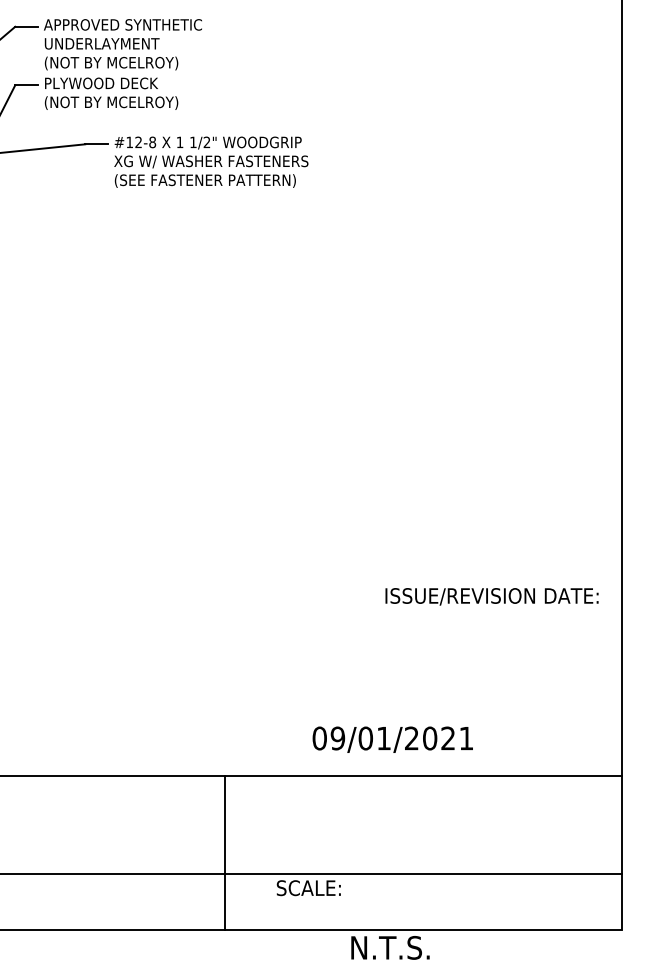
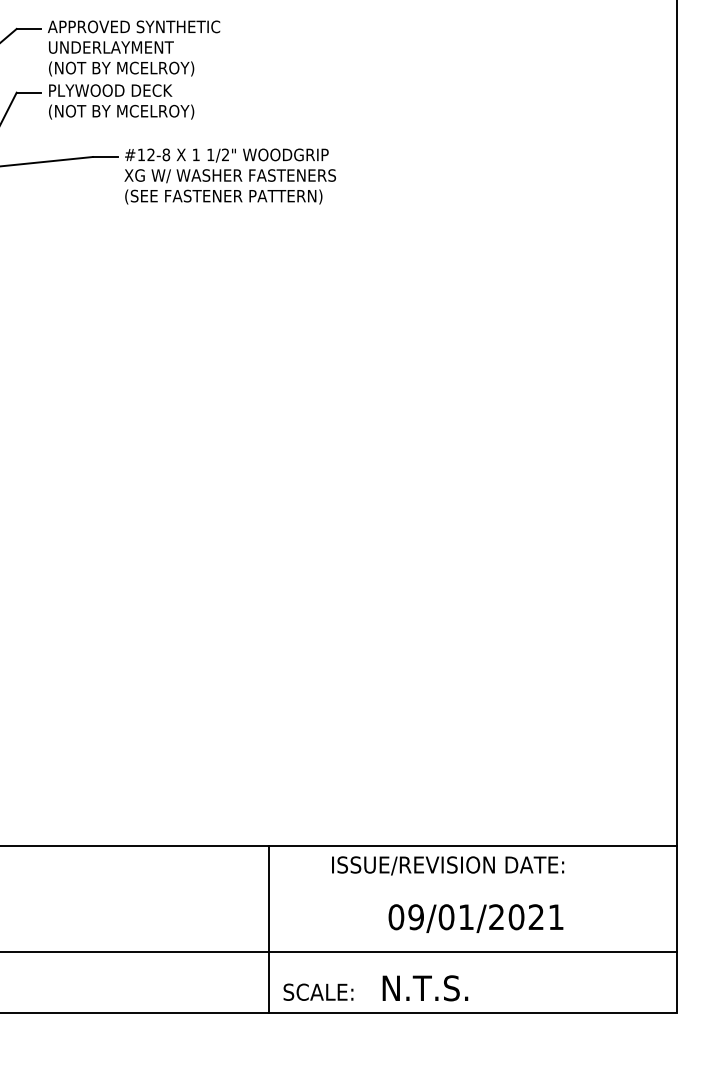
text: (492, 596) -> (448, 865), moved
text: (392, 739) -> (475, 918), moved
line: (224, 853) -> (268, 929), moved
text: (308, 887) -> (318, 991), moved
text: (390, 948) -> (425, 988), moved

